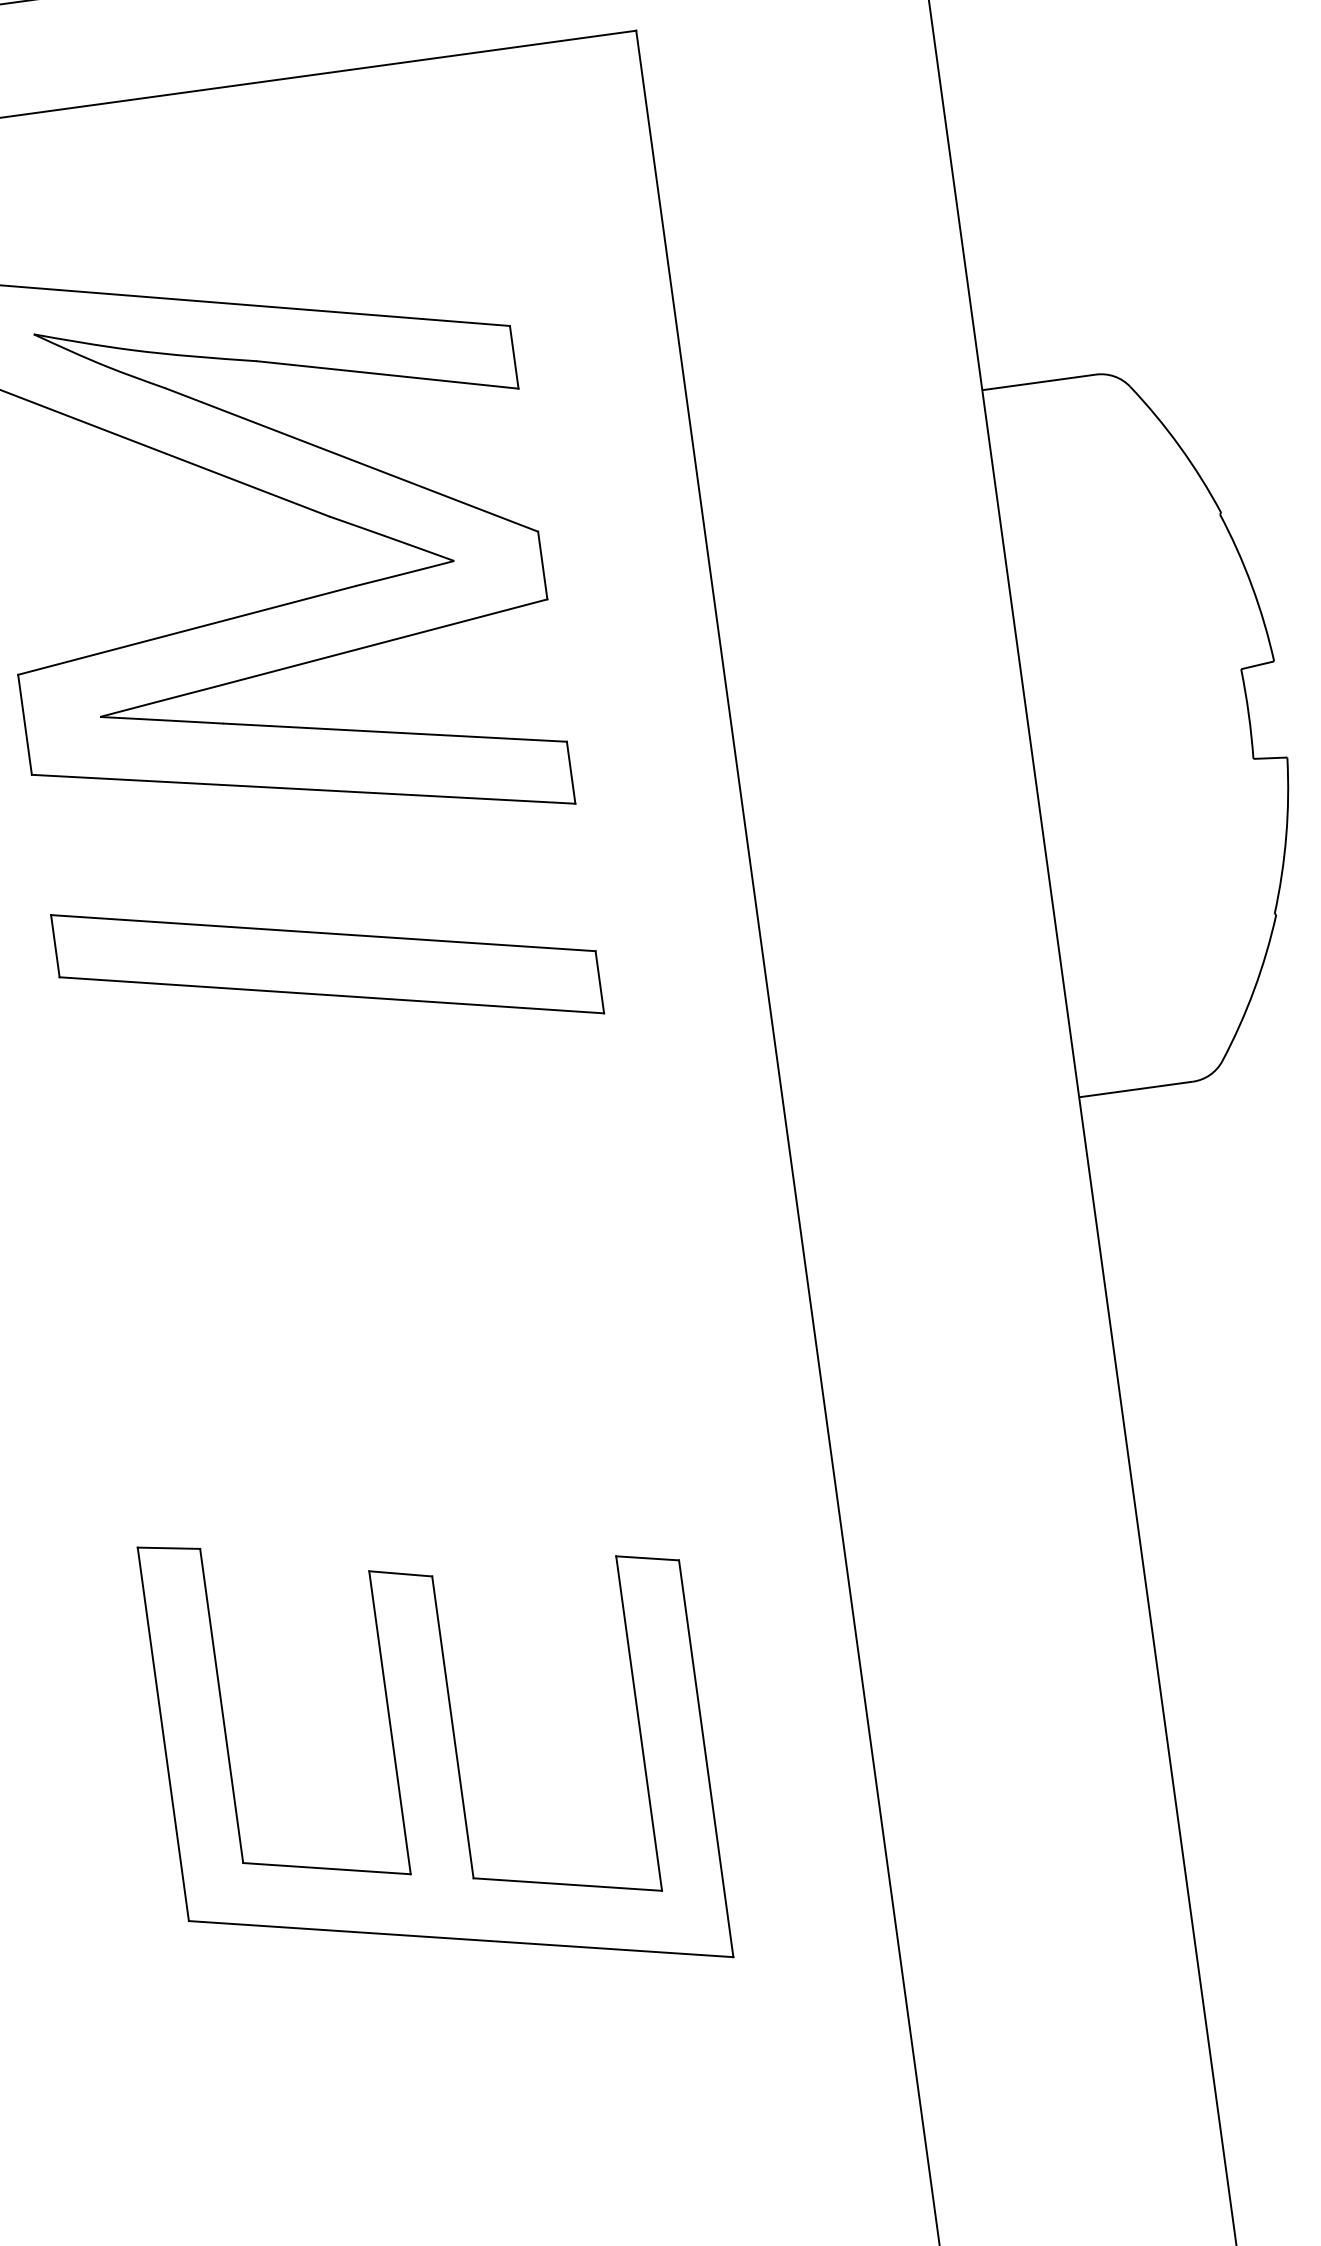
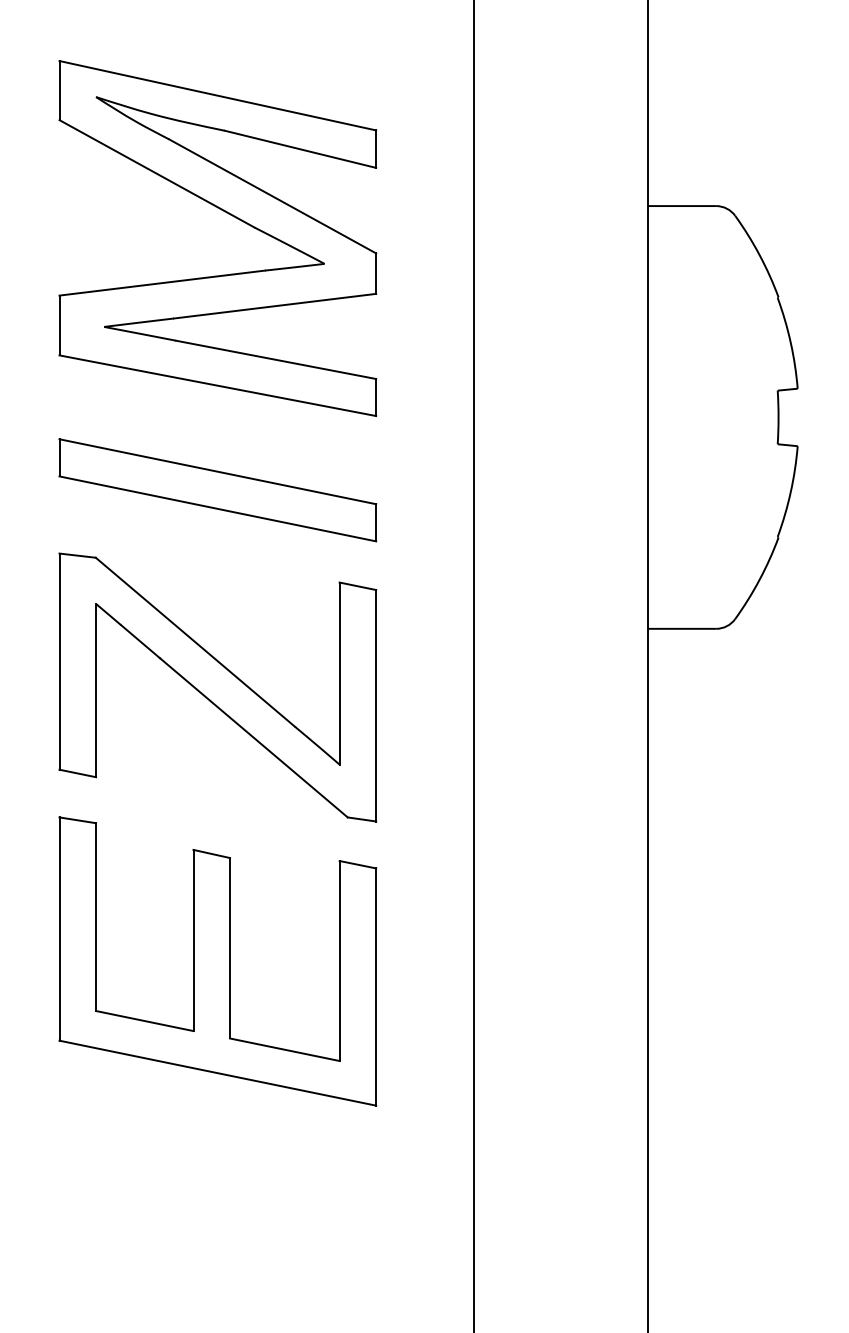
part: (372, 1294) -> (217, 687), added

